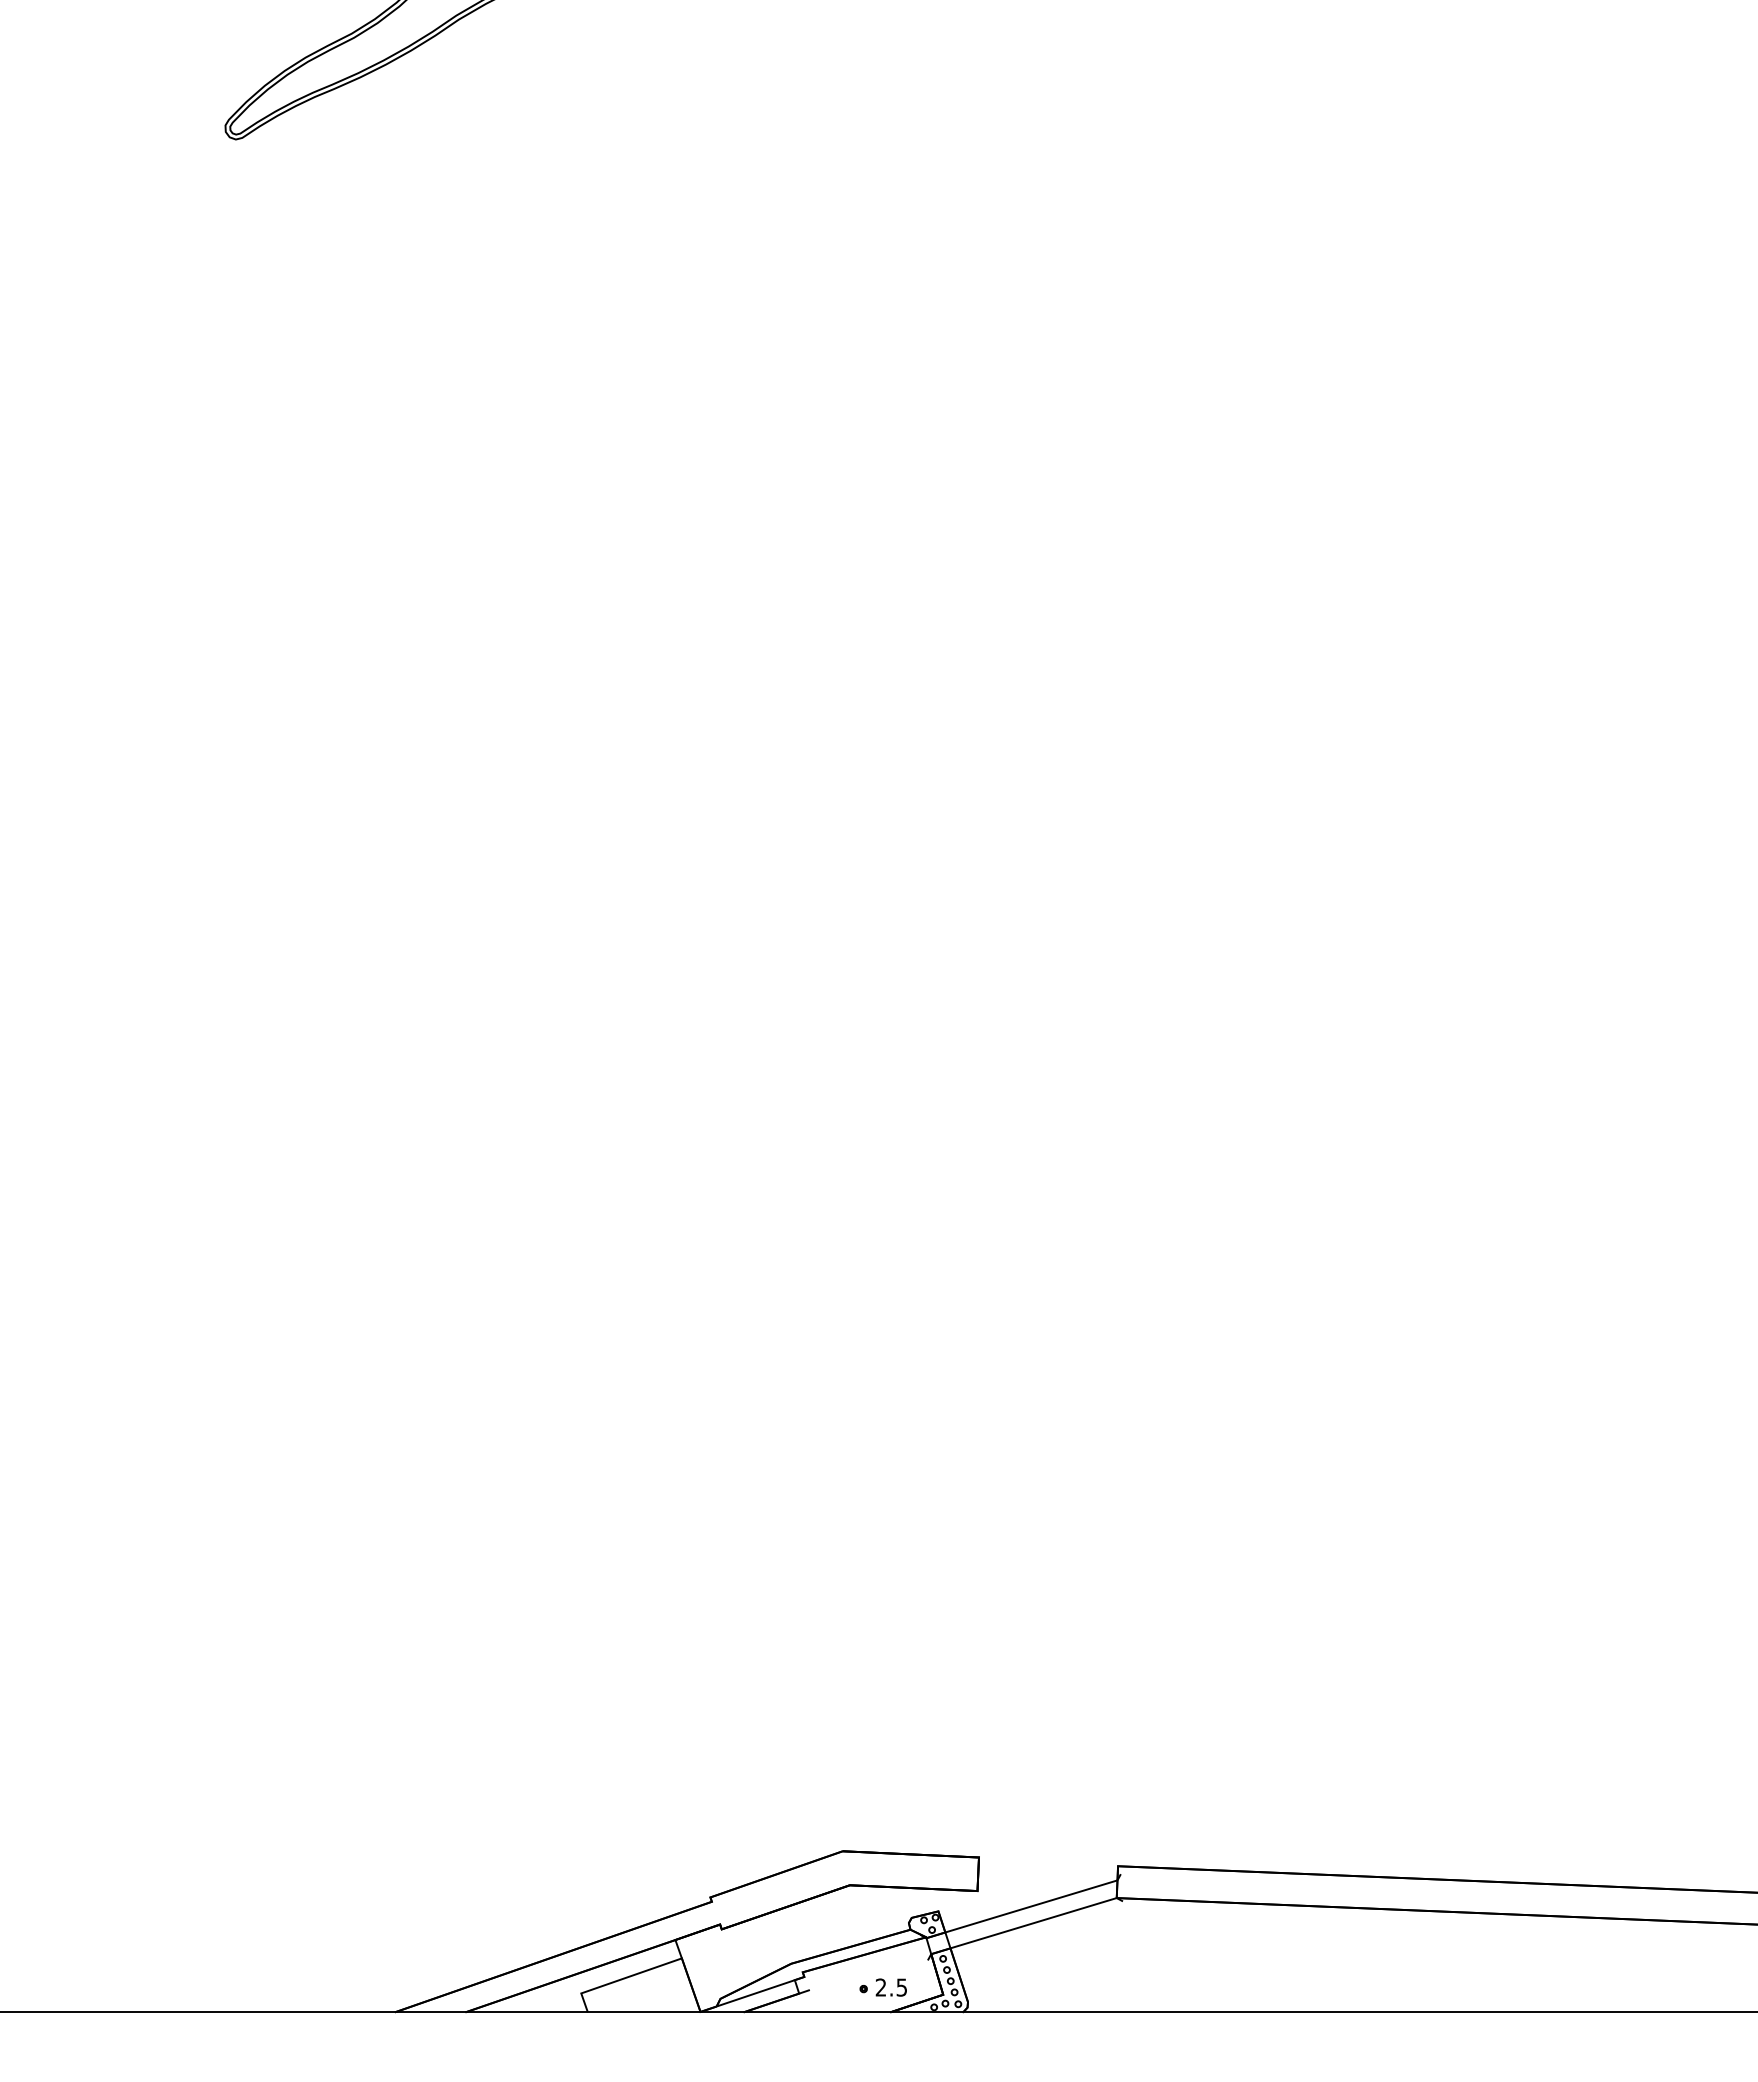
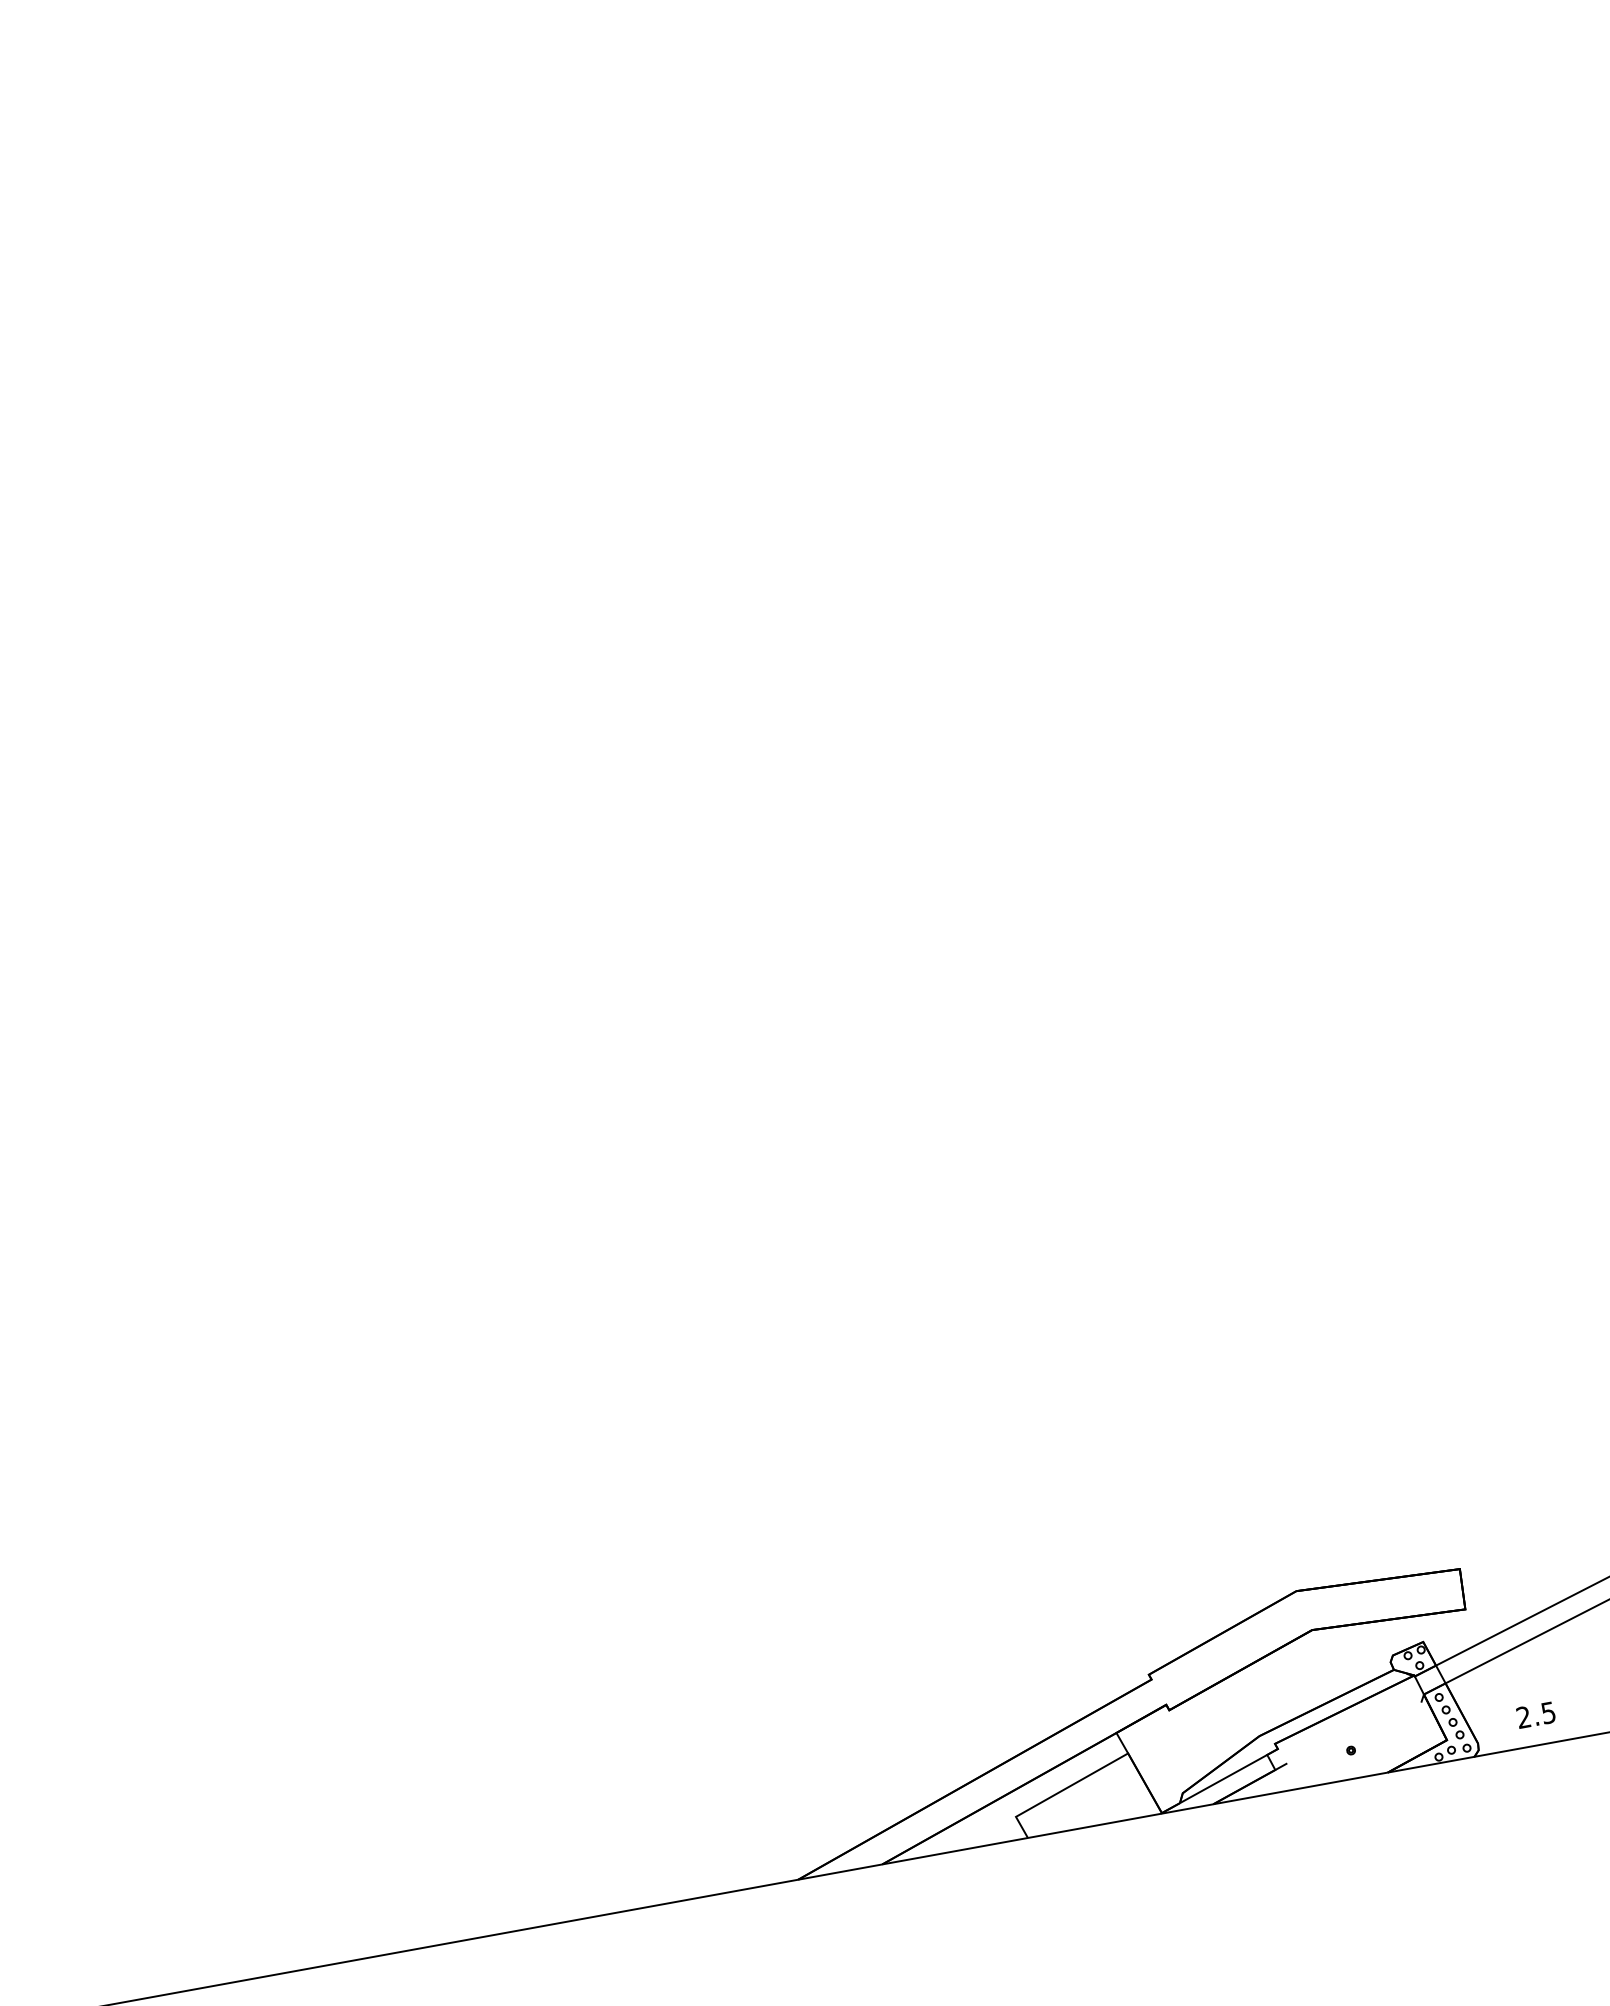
text: (890, 1987) -> (1534, 1715), moved

